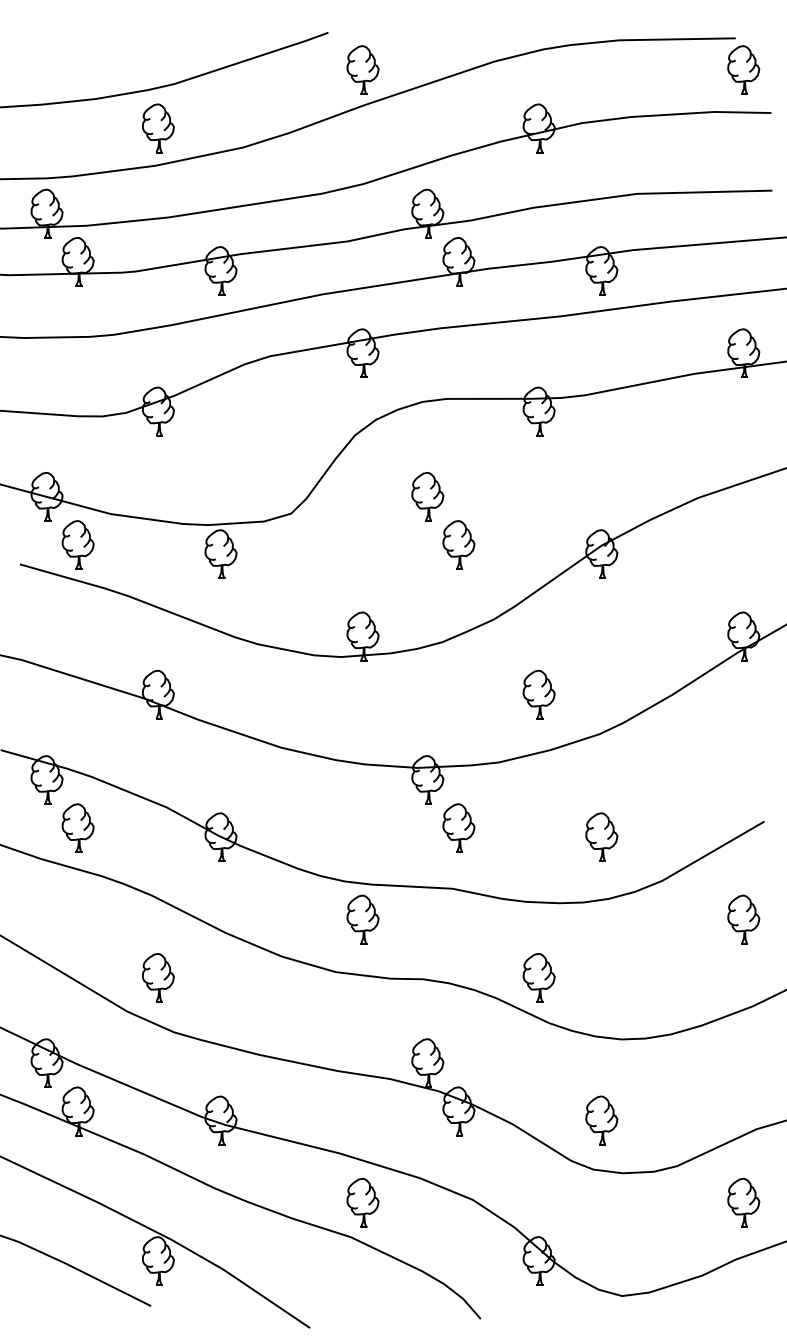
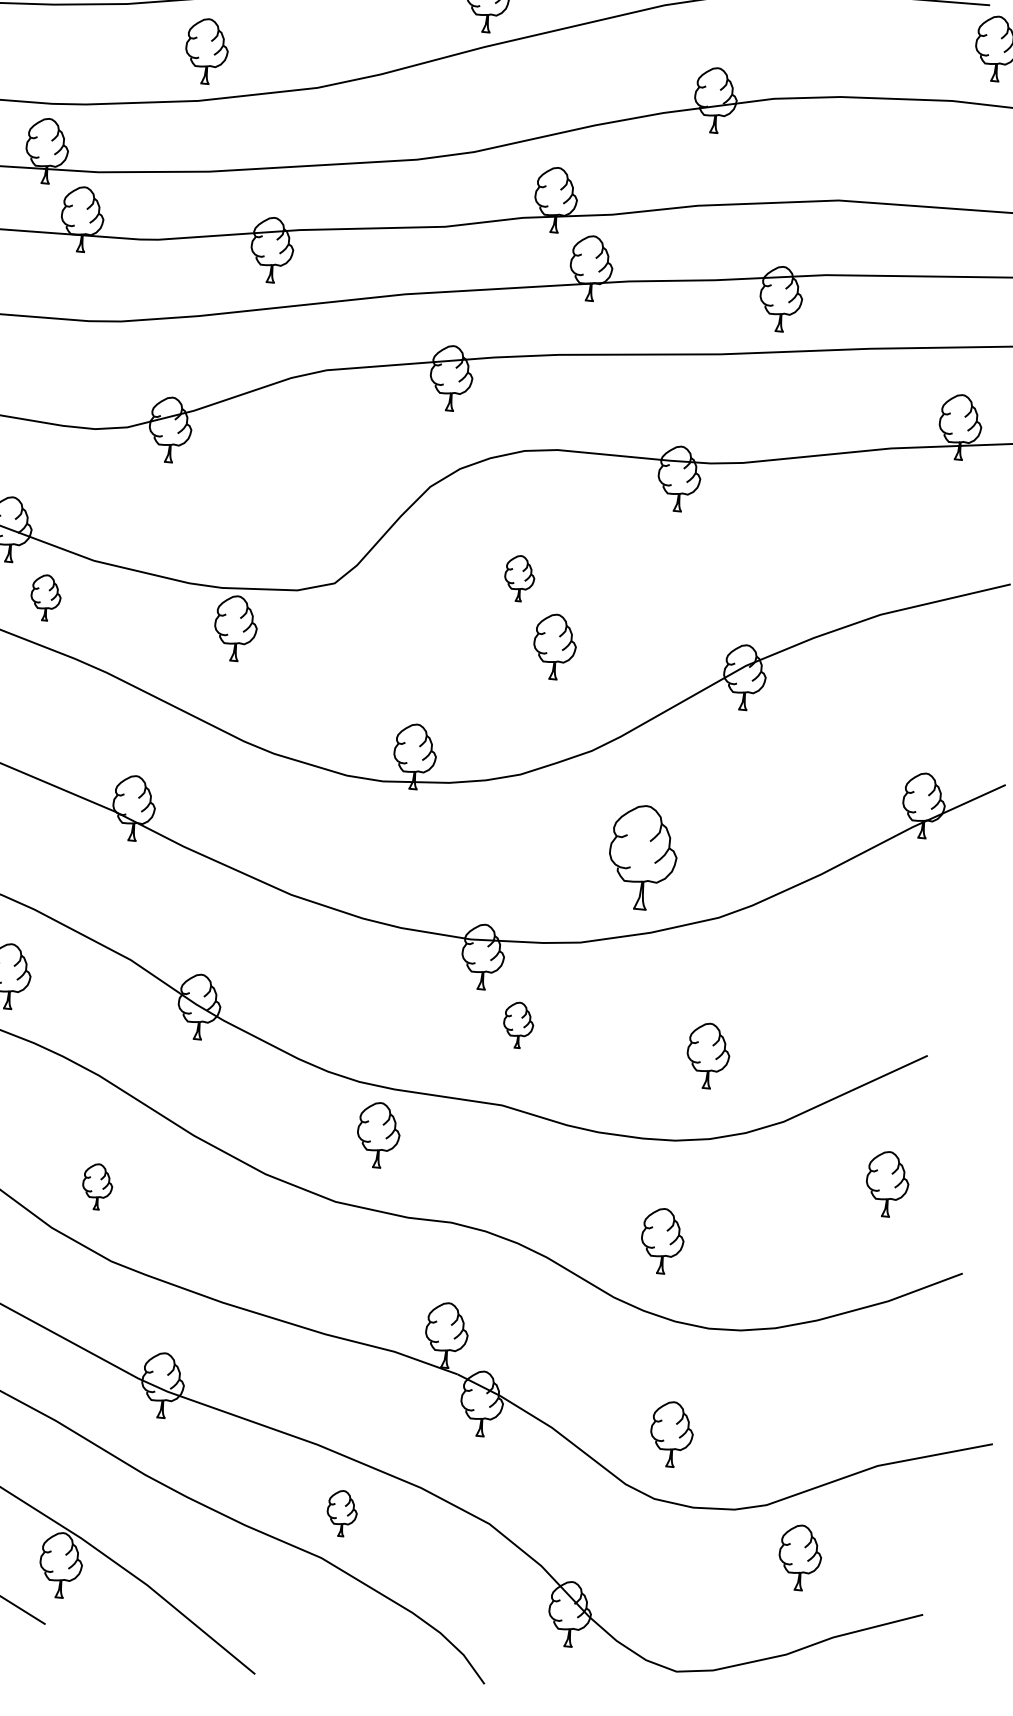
part: (427, 496) -> (519, 577), size x0.7
part: (77, 544) -> (45, 597), size x0.7
part: (538, 694) -> (642, 856), size x1.6
part: (458, 827) -> (518, 1024), size x0.7
part: (158, 977) -> (97, 1186), size x0.7
part: (538, 977) -> (661, 1240), moved
part: (362, 1202) -> (341, 1513), size x0.7
part: (743, 1202) -> (799, 1557), moved

